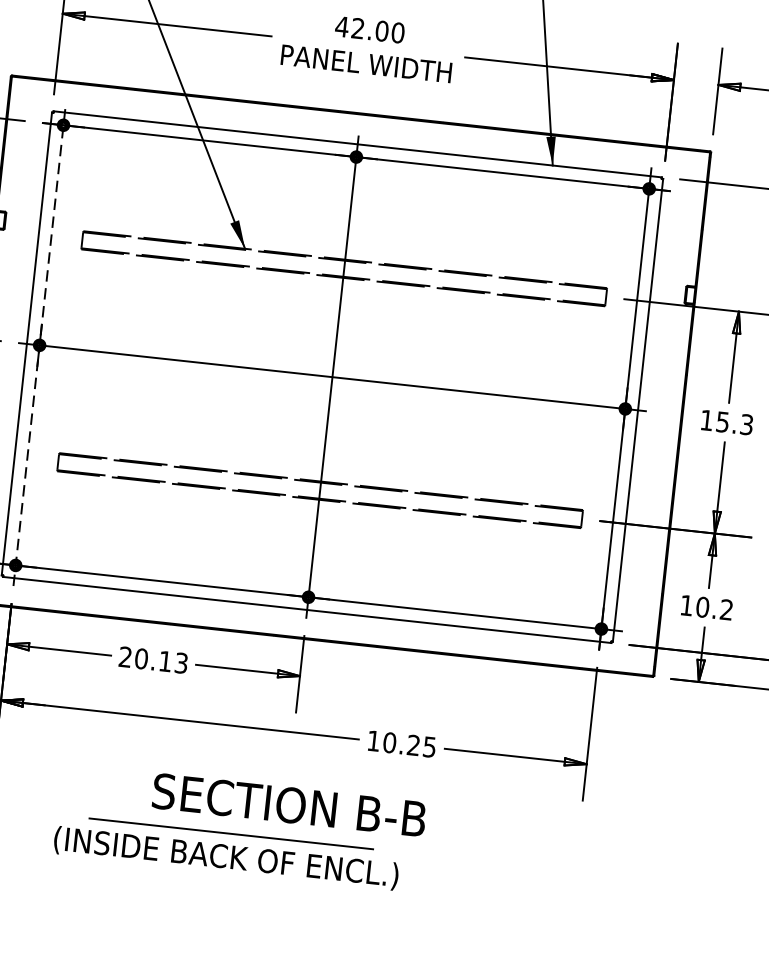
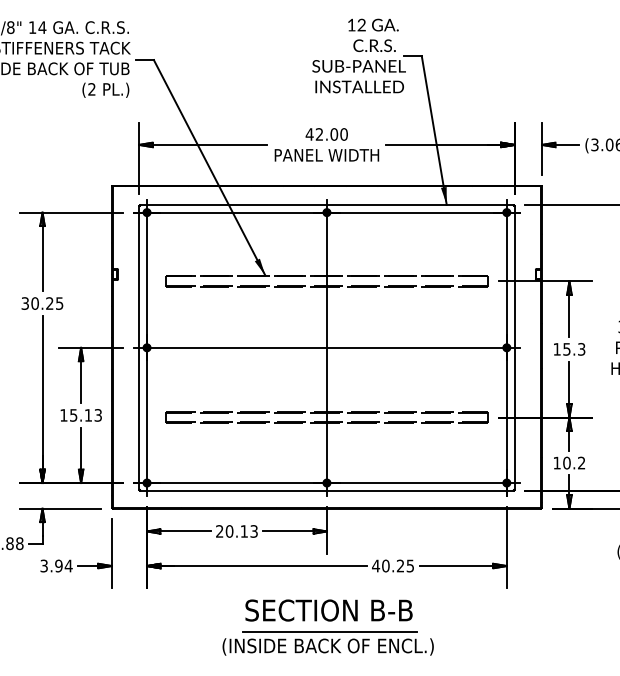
line: (40, 344) -> (147, 347), dashed -> solid
text: (374, 740) -> (376, 565), 10.25 -> 40.25
part: (225, 852) -> (327, 643), moved

